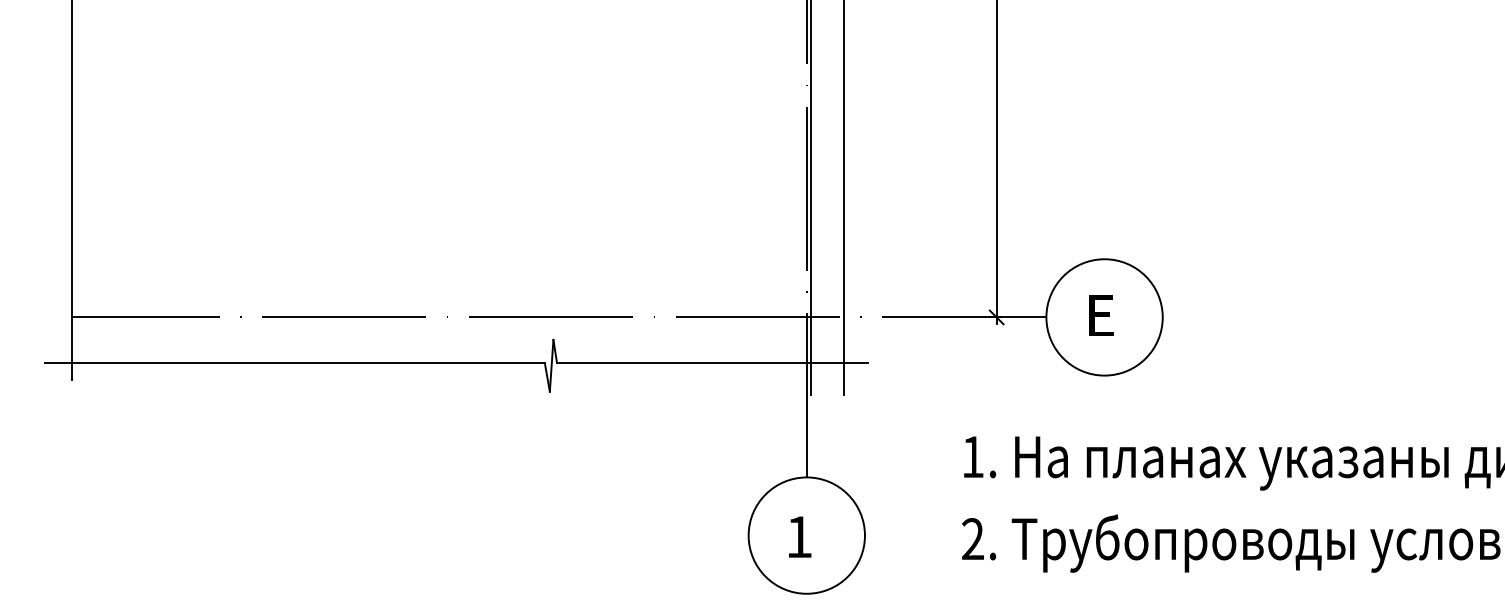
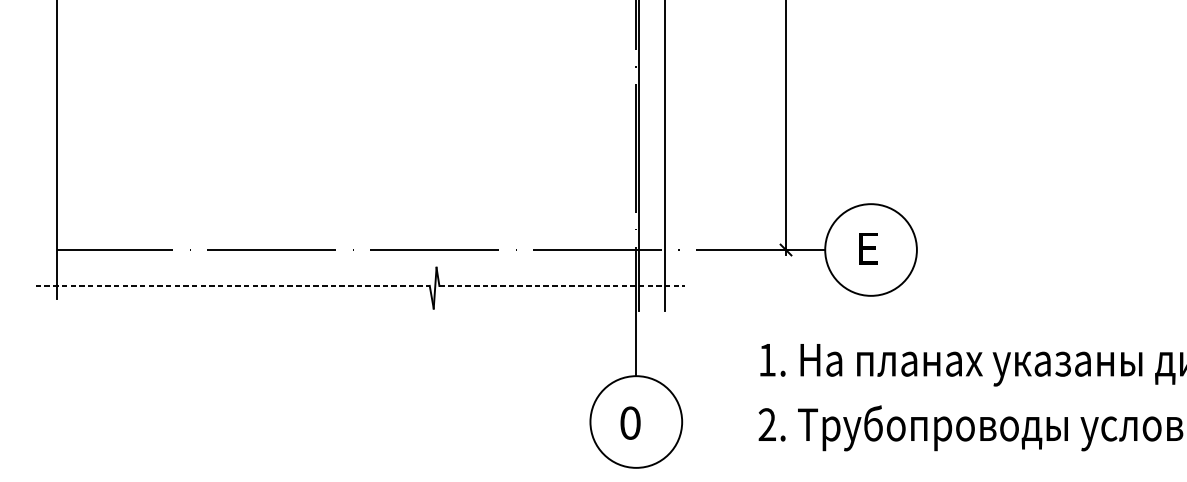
line: (294, 362) -> (232, 285), solid -> dashed
line: (712, 362) -> (561, 285), solid -> dashed
text: (799, 536) -> (630, 422), 1 -> 0

